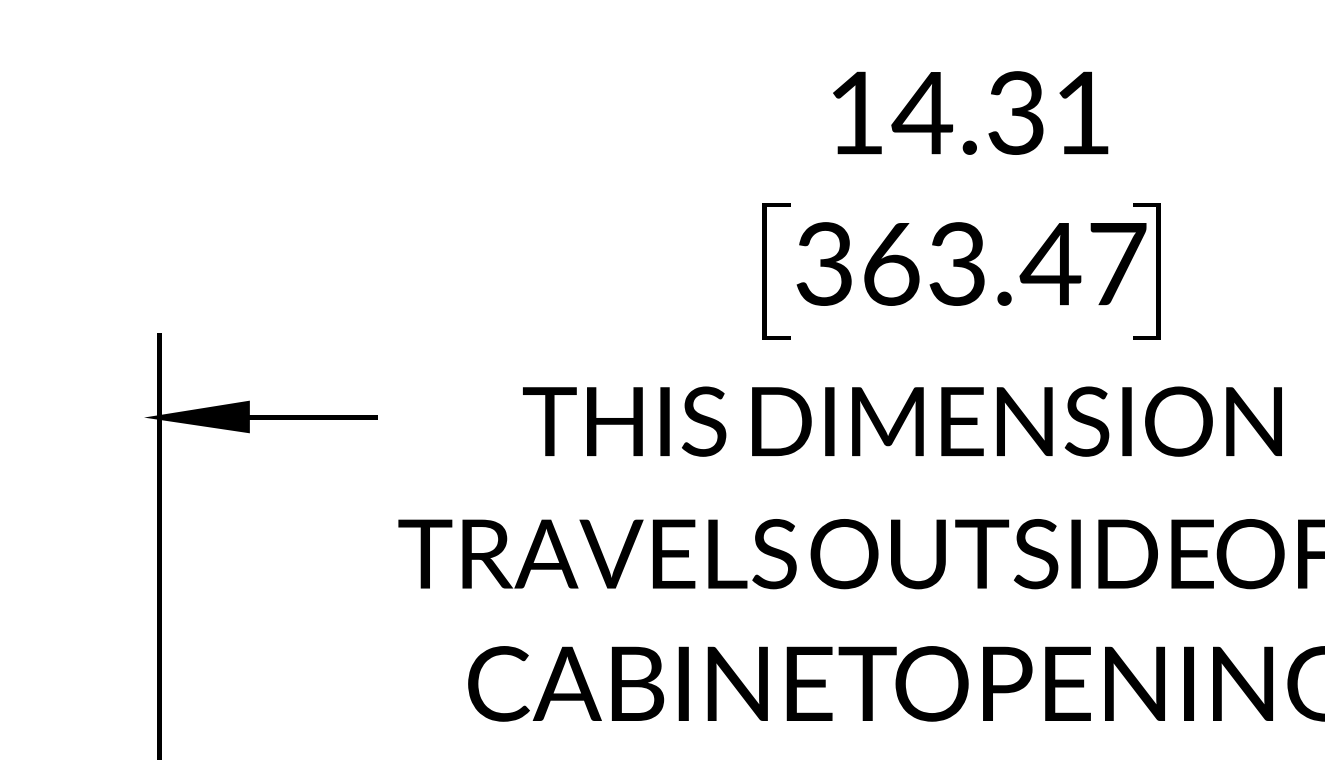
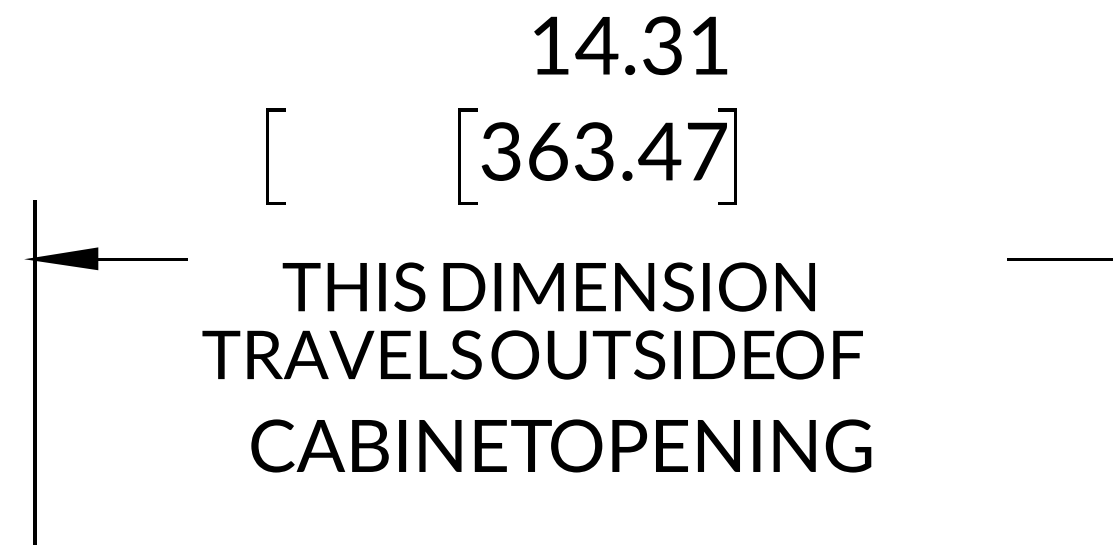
text: (970, 112) -> (630, 45), moved
line: (492, 271) -> (268, 156), added
text: (901, 420) -> (548, 286), moved

